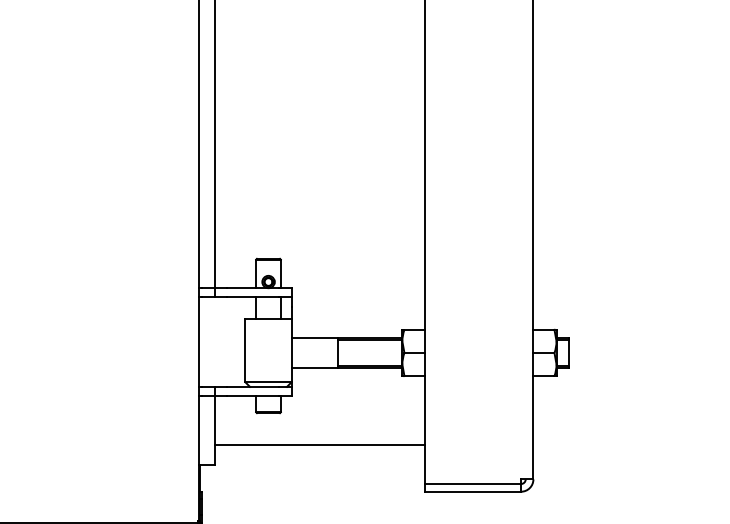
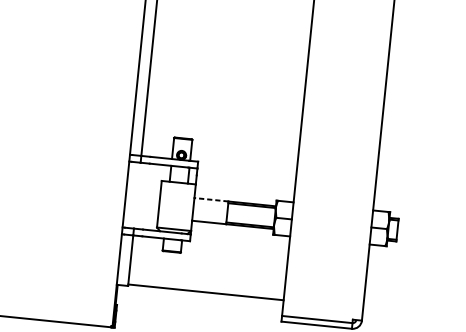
line: (314, 337) -> (211, 199), solid -> dashed
line: (319, 444) -> (205, 292), moved

